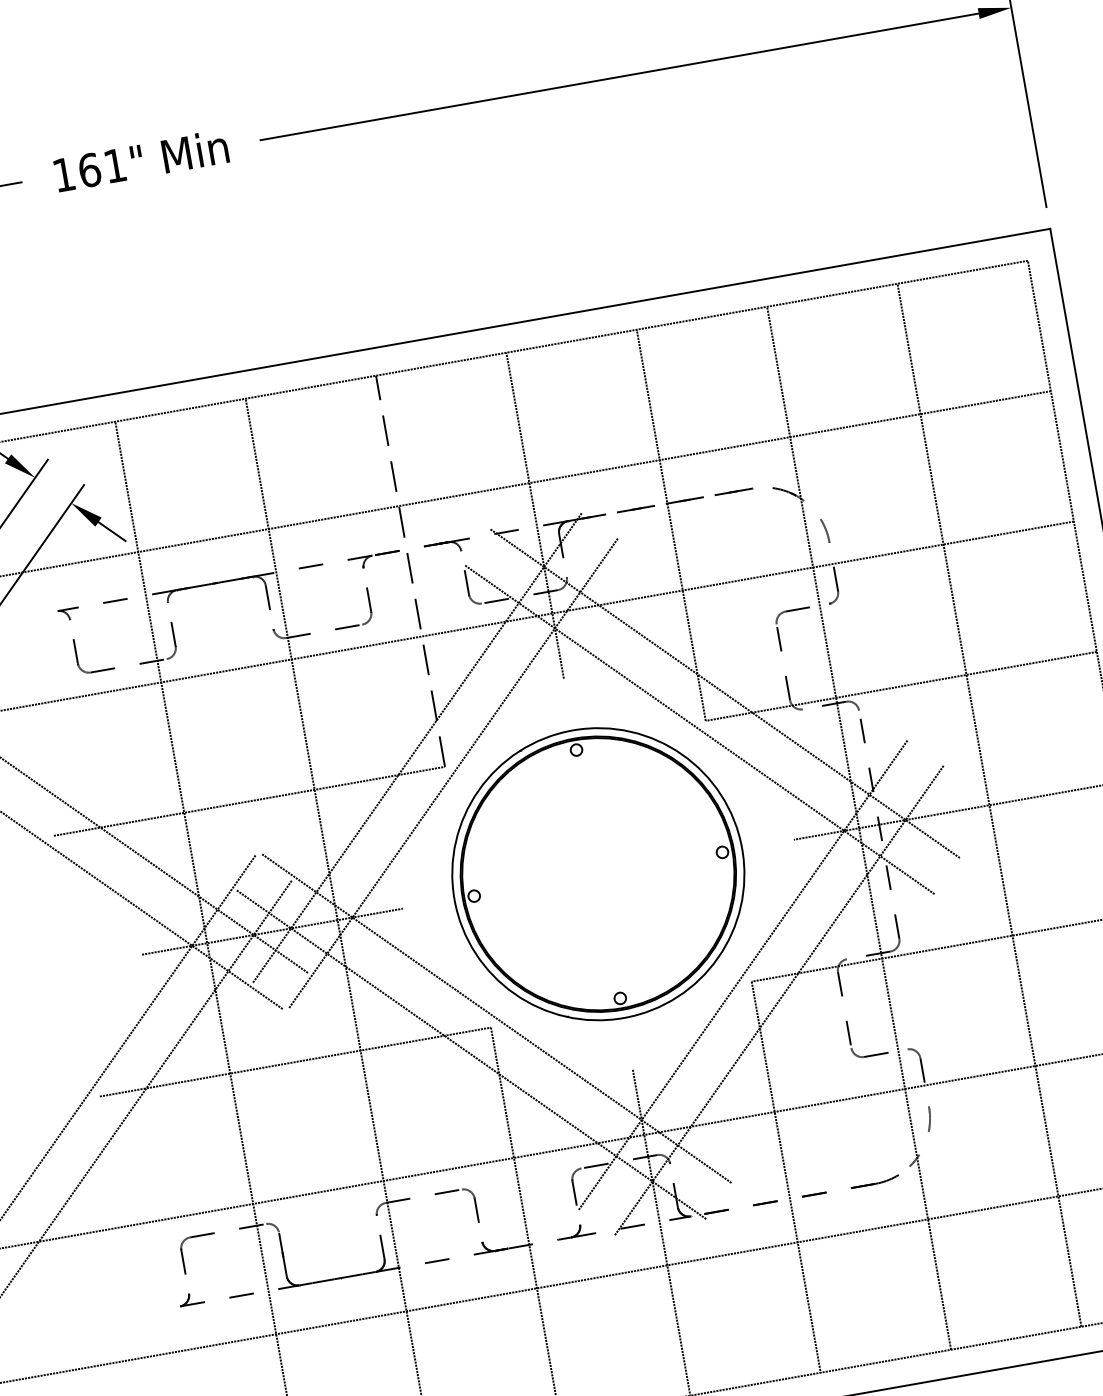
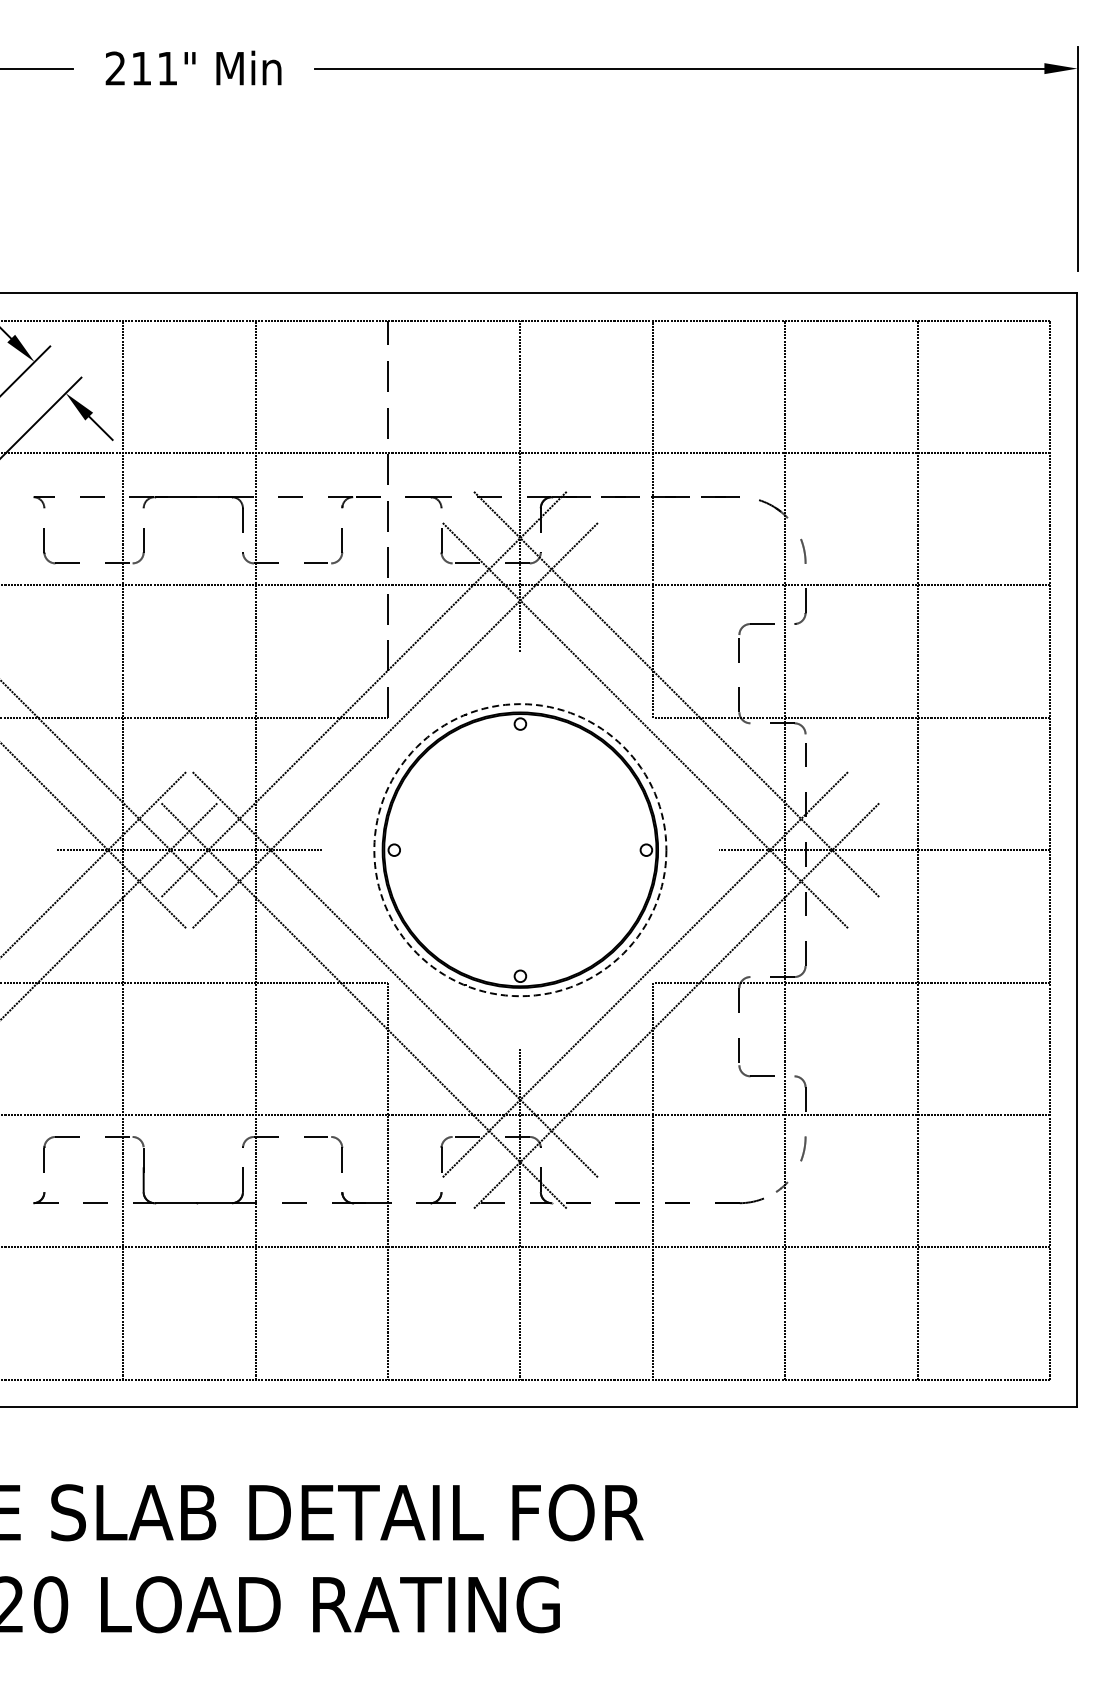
text: (76, 172) -> (128, 68), 161" -> 211"
circle: (598, 874) -> (520, 850), solid -> dashed

